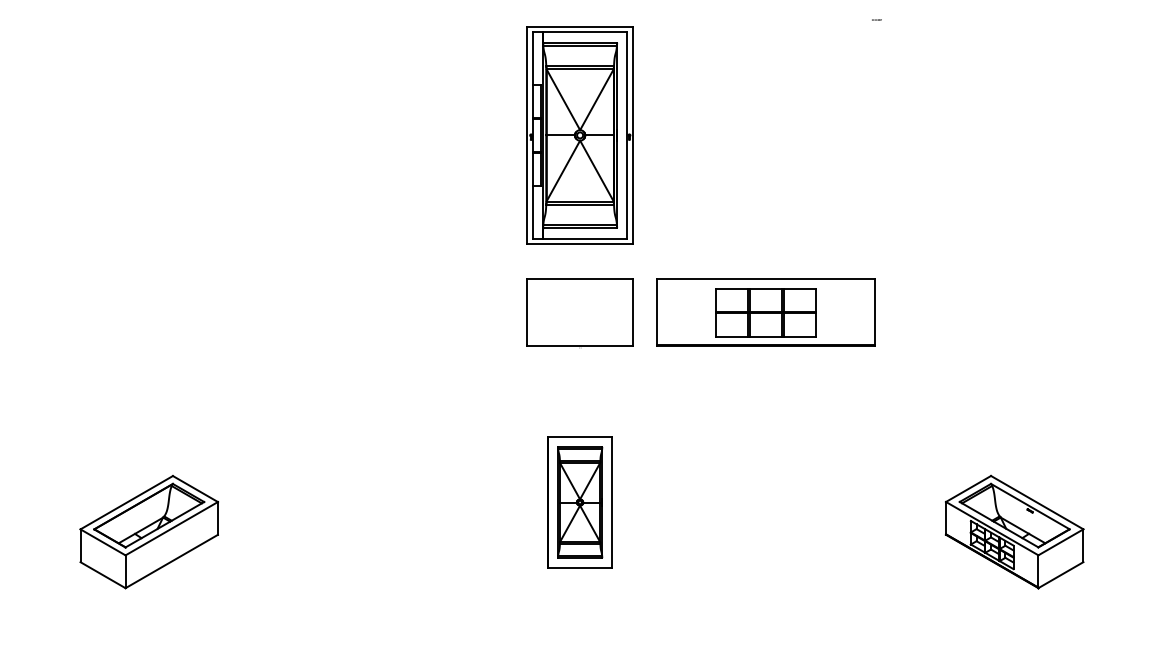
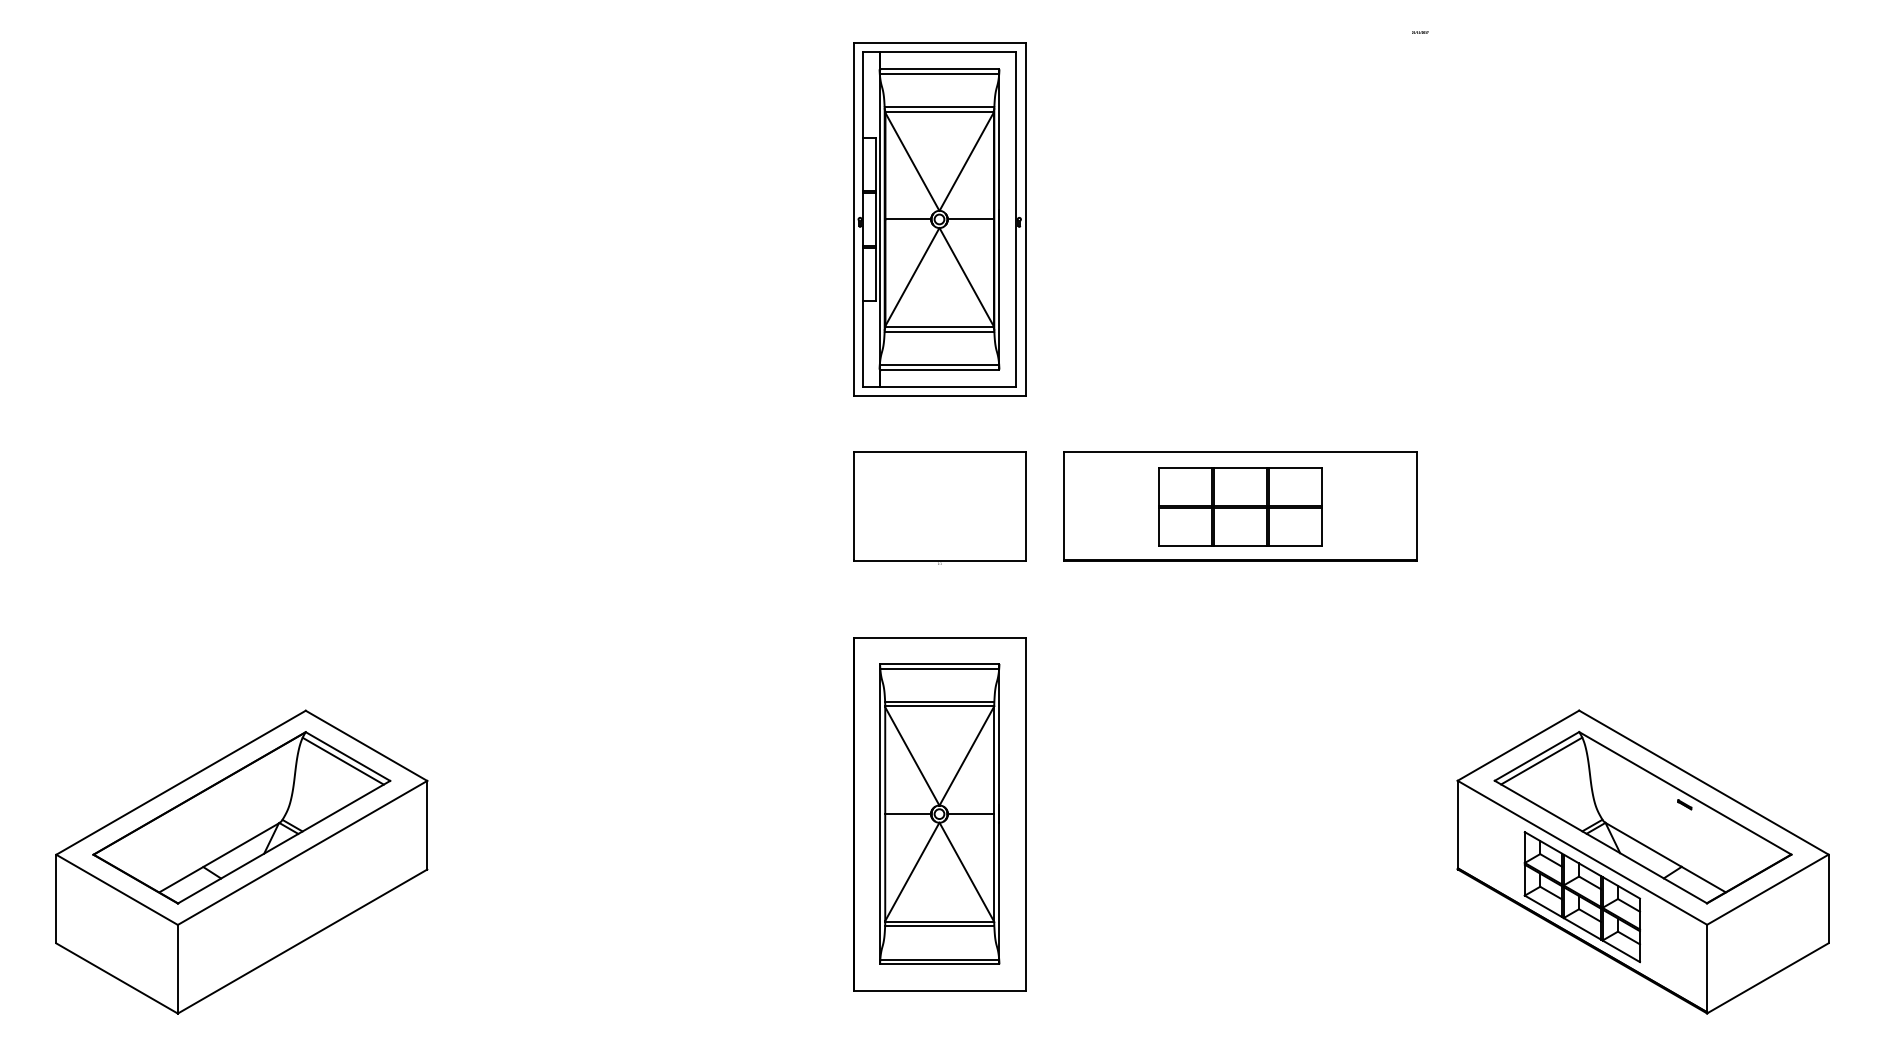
part: (579, 502) -> (938, 814), size x1.67
part: (148, 531) -> (240, 861), size x1.67
part: (1014, 531) -> (1643, 861), size x1.67

